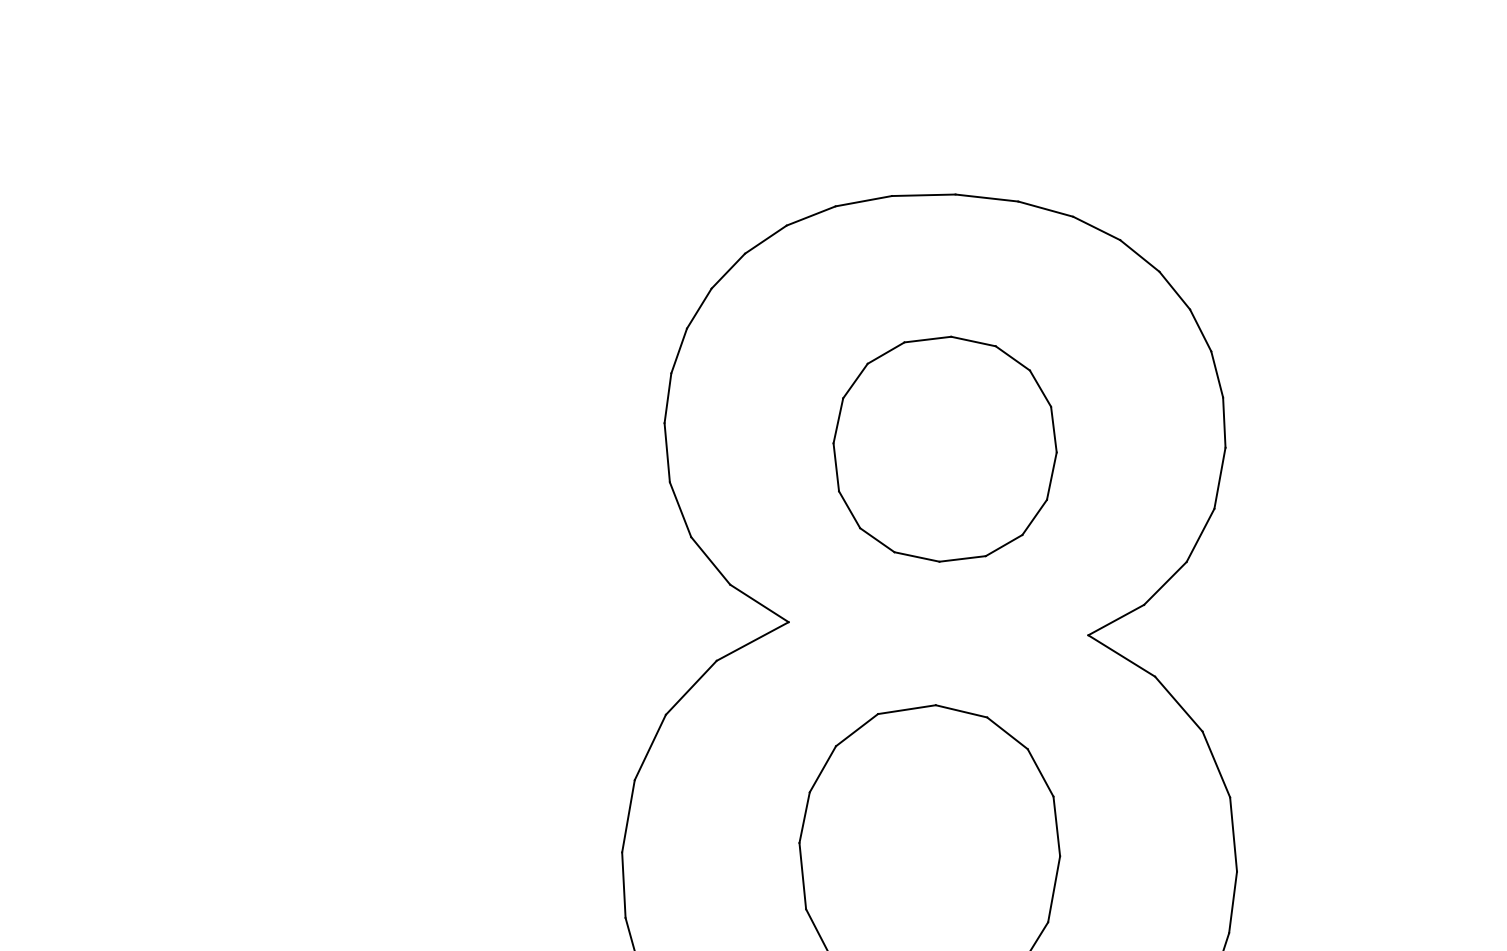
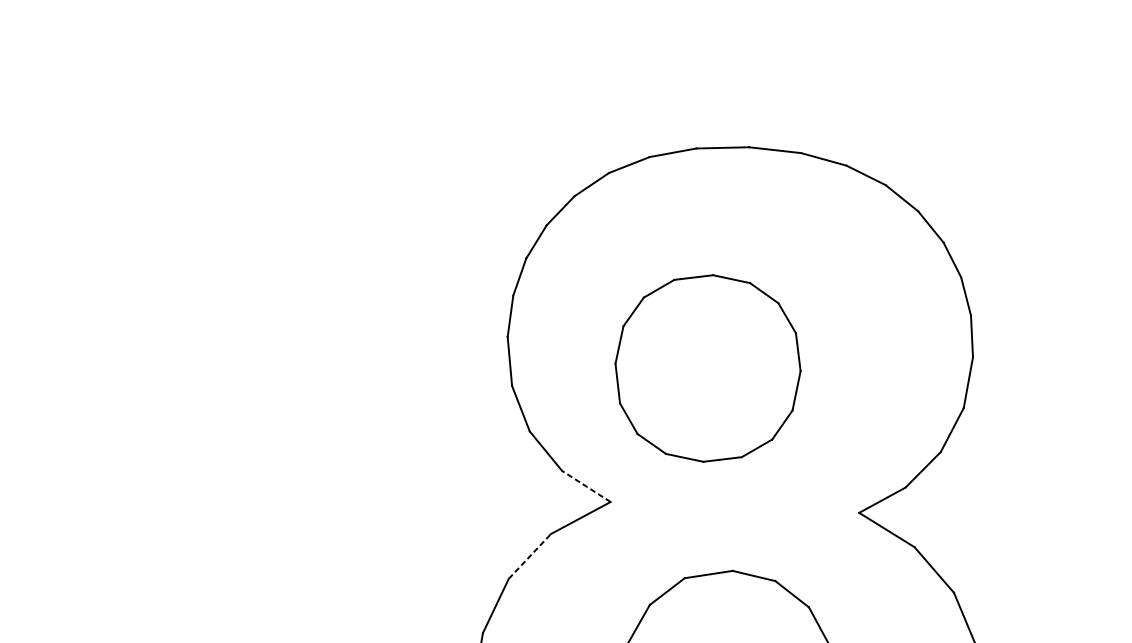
part: (944, 448) -> (707, 367), moved
line: (759, 603) -> (586, 486), solid -> dashed
line: (691, 687) -> (530, 556), solid -> dashed

